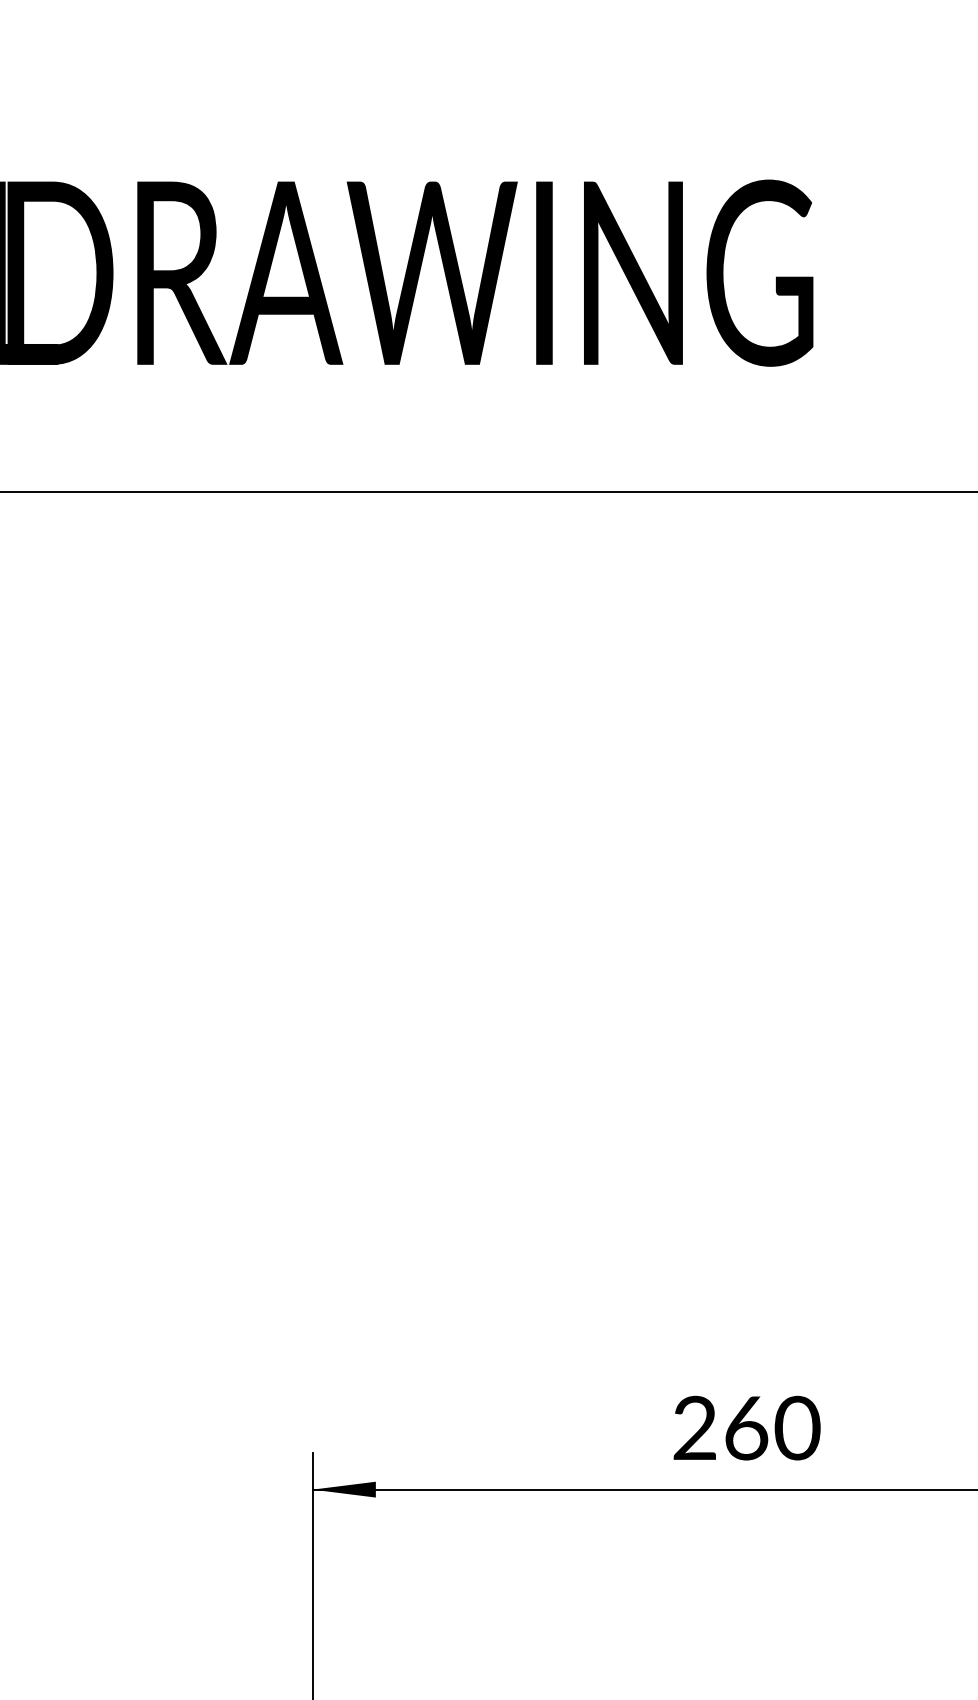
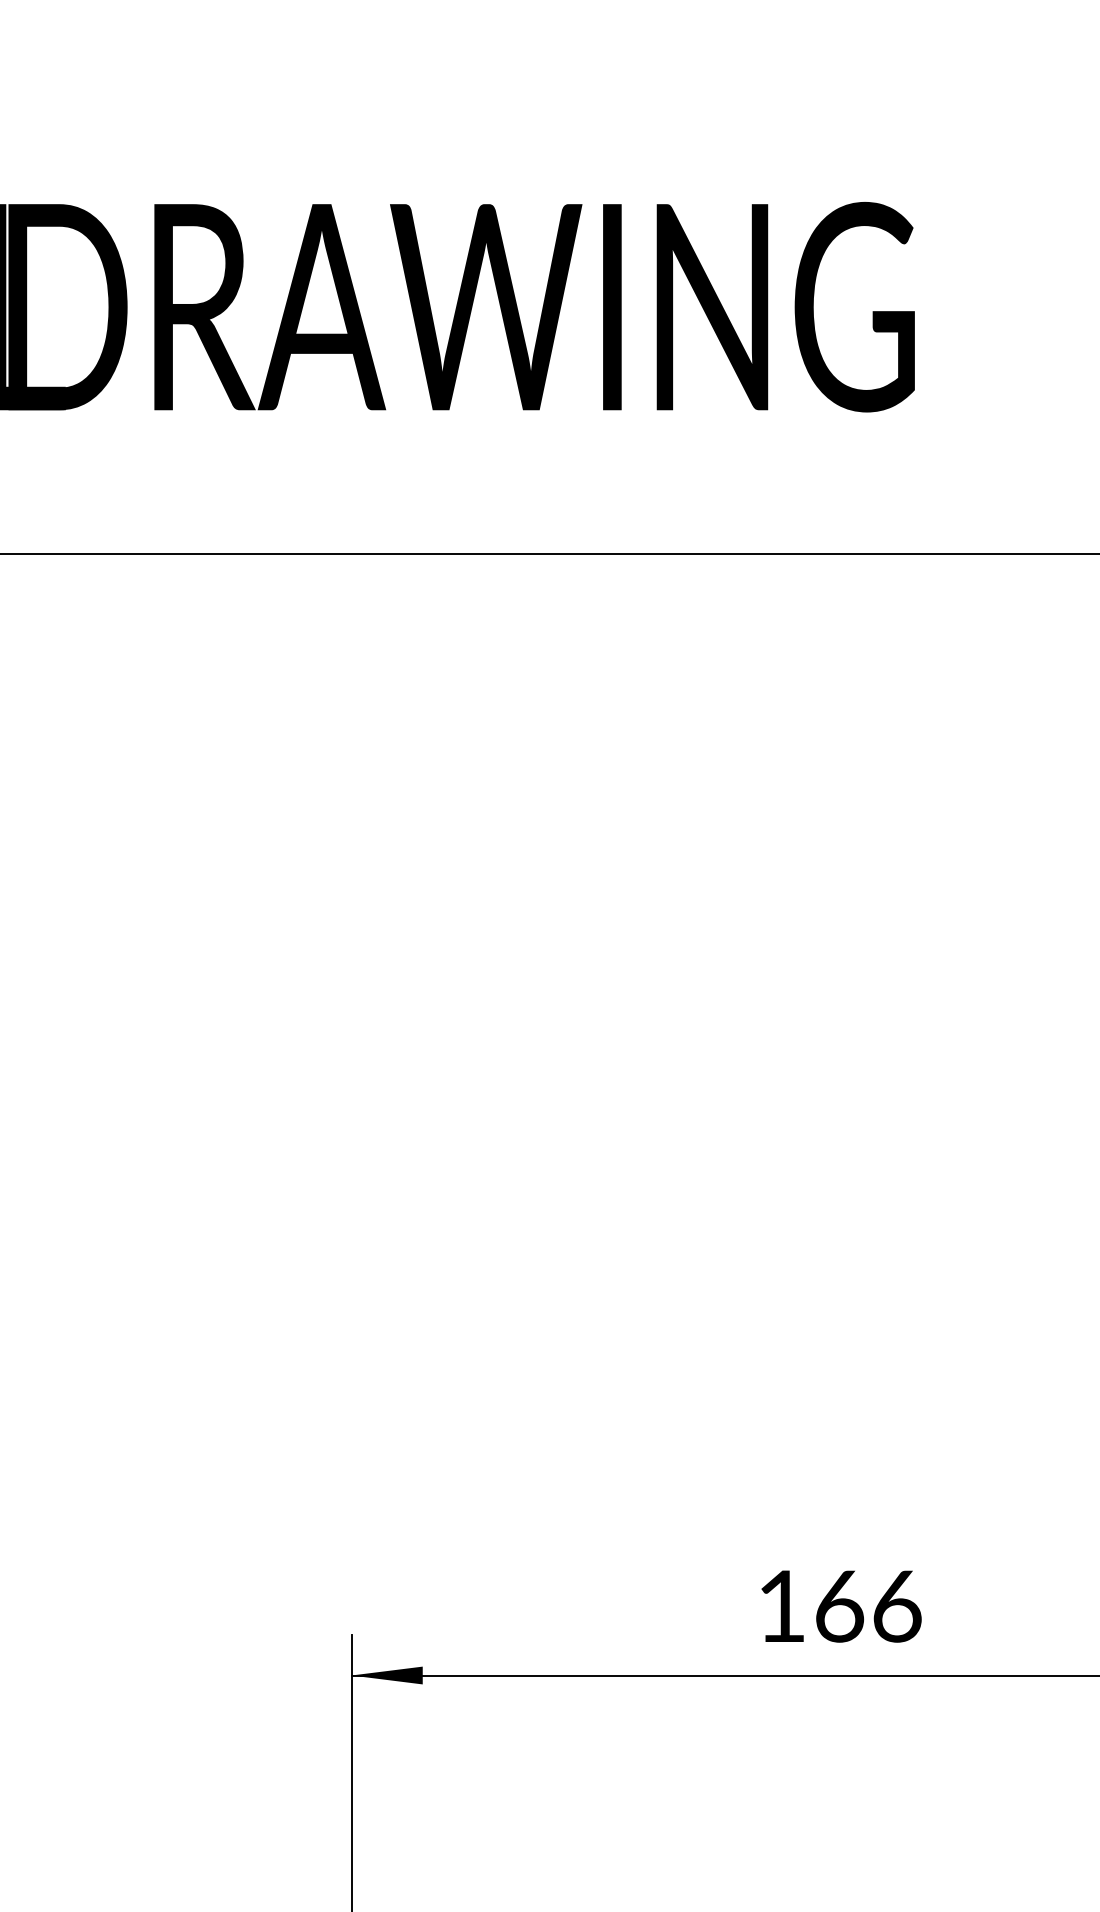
text: (747, 1428) -> (840, 1606), 260 -> 166

